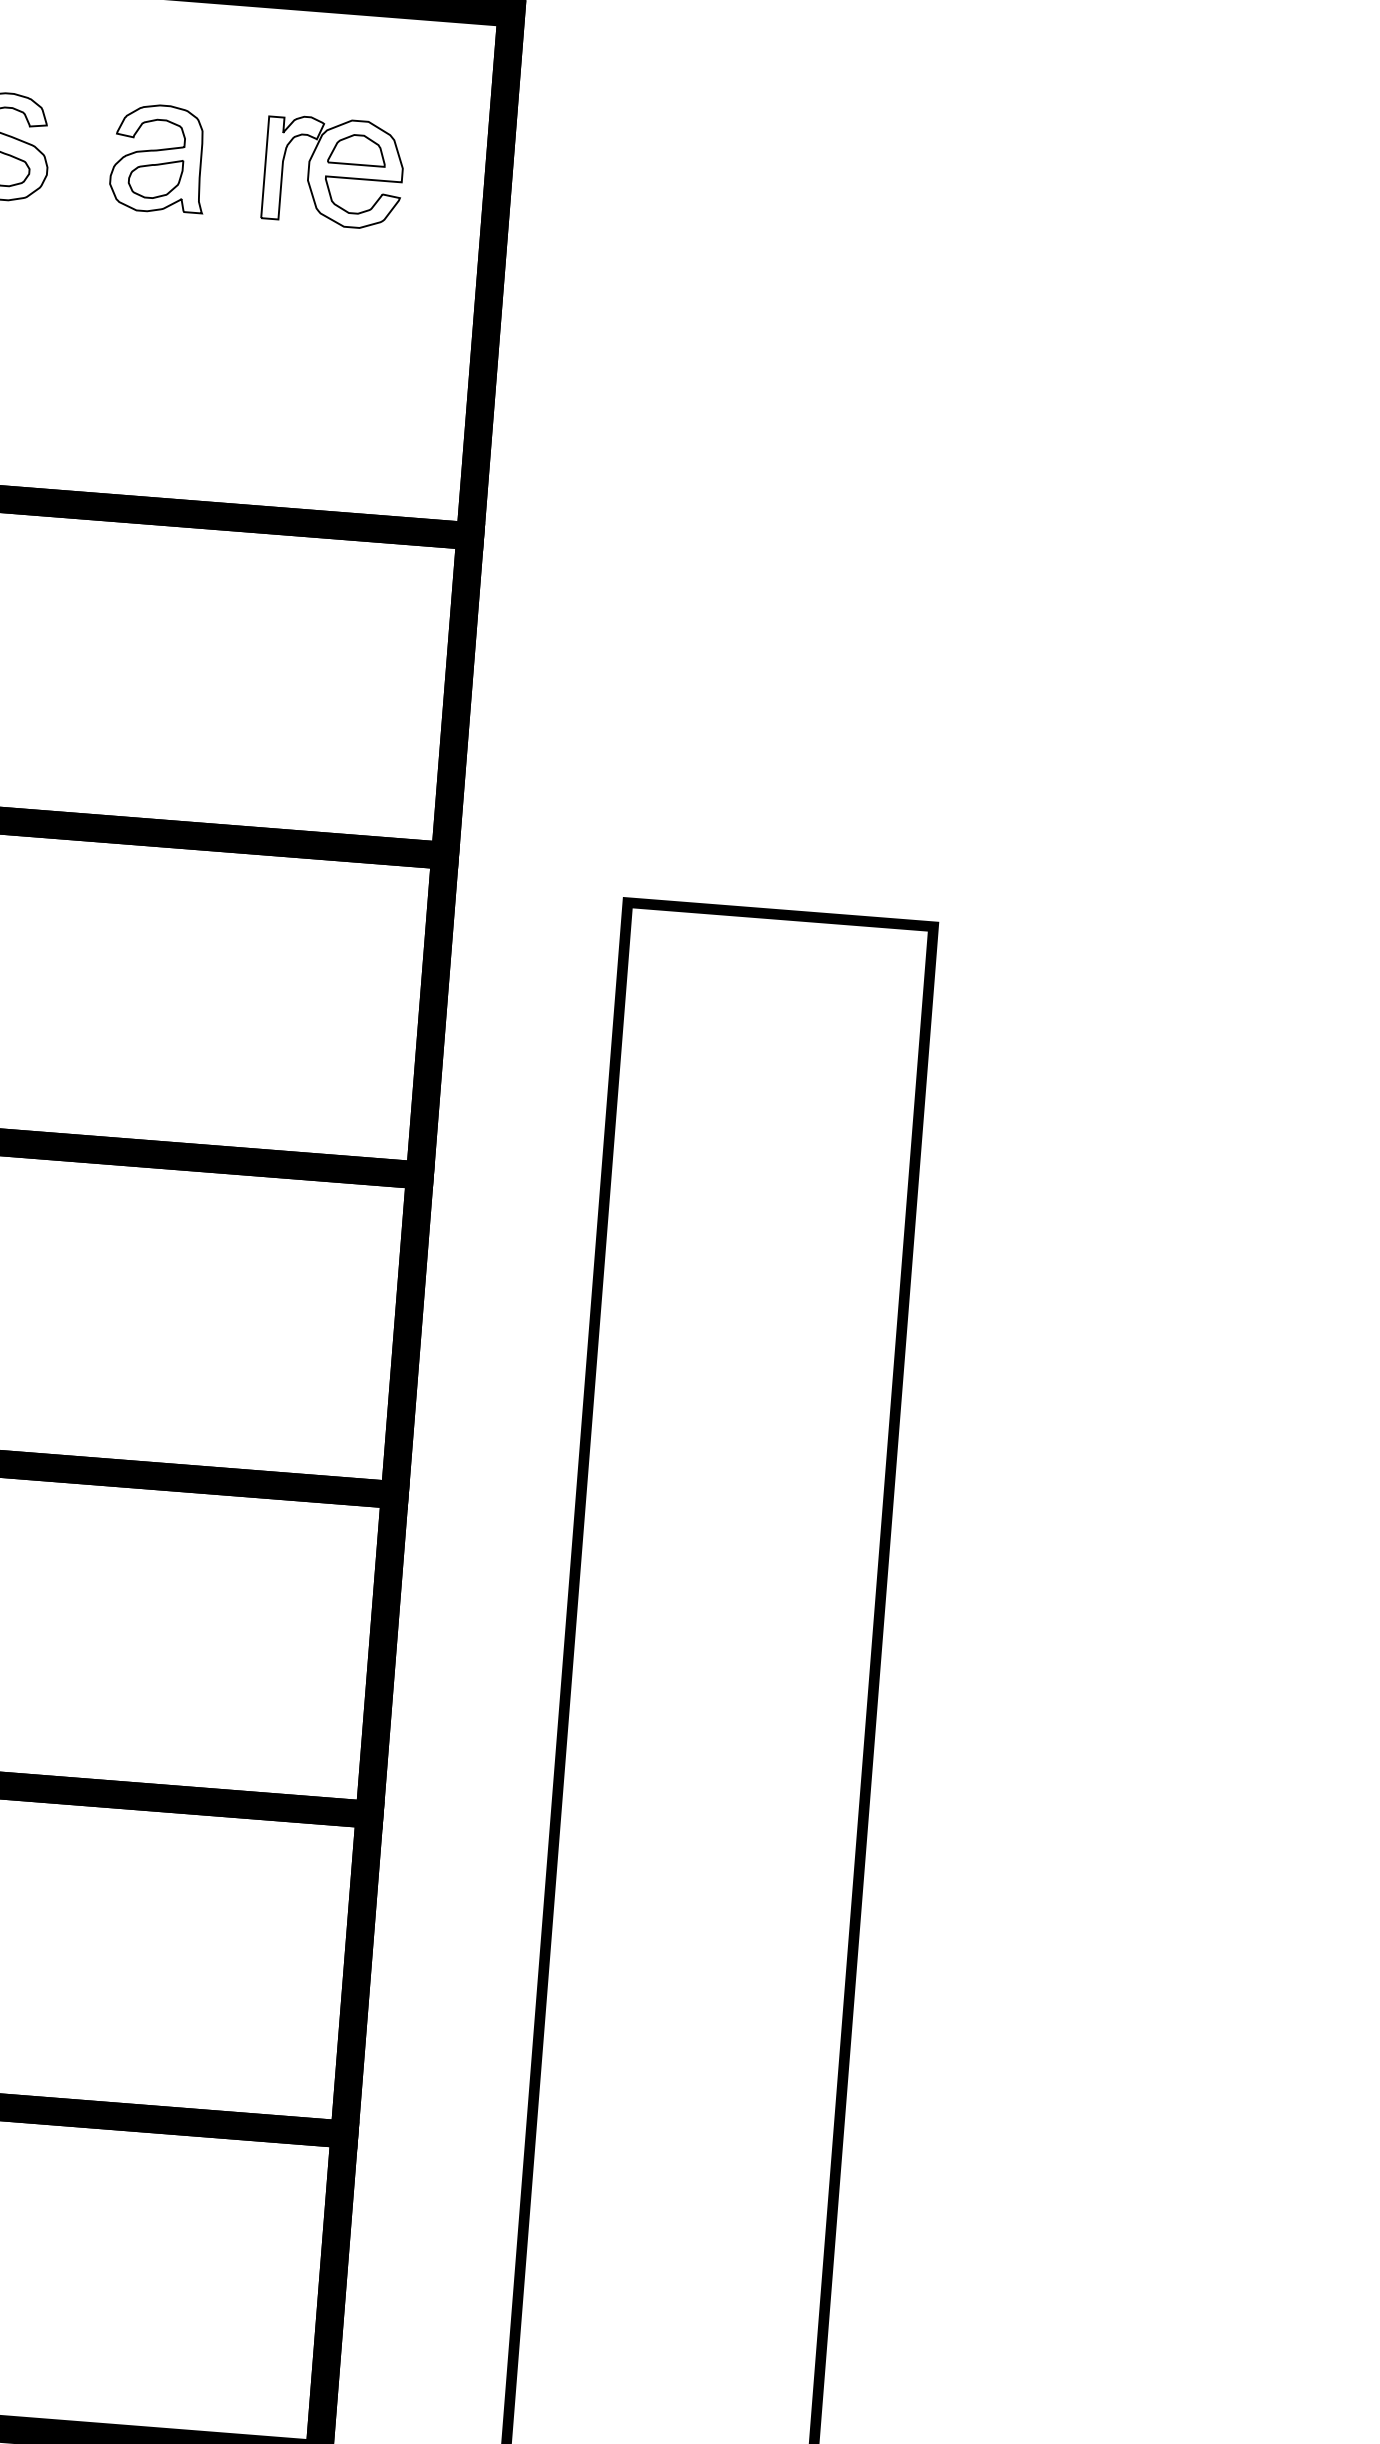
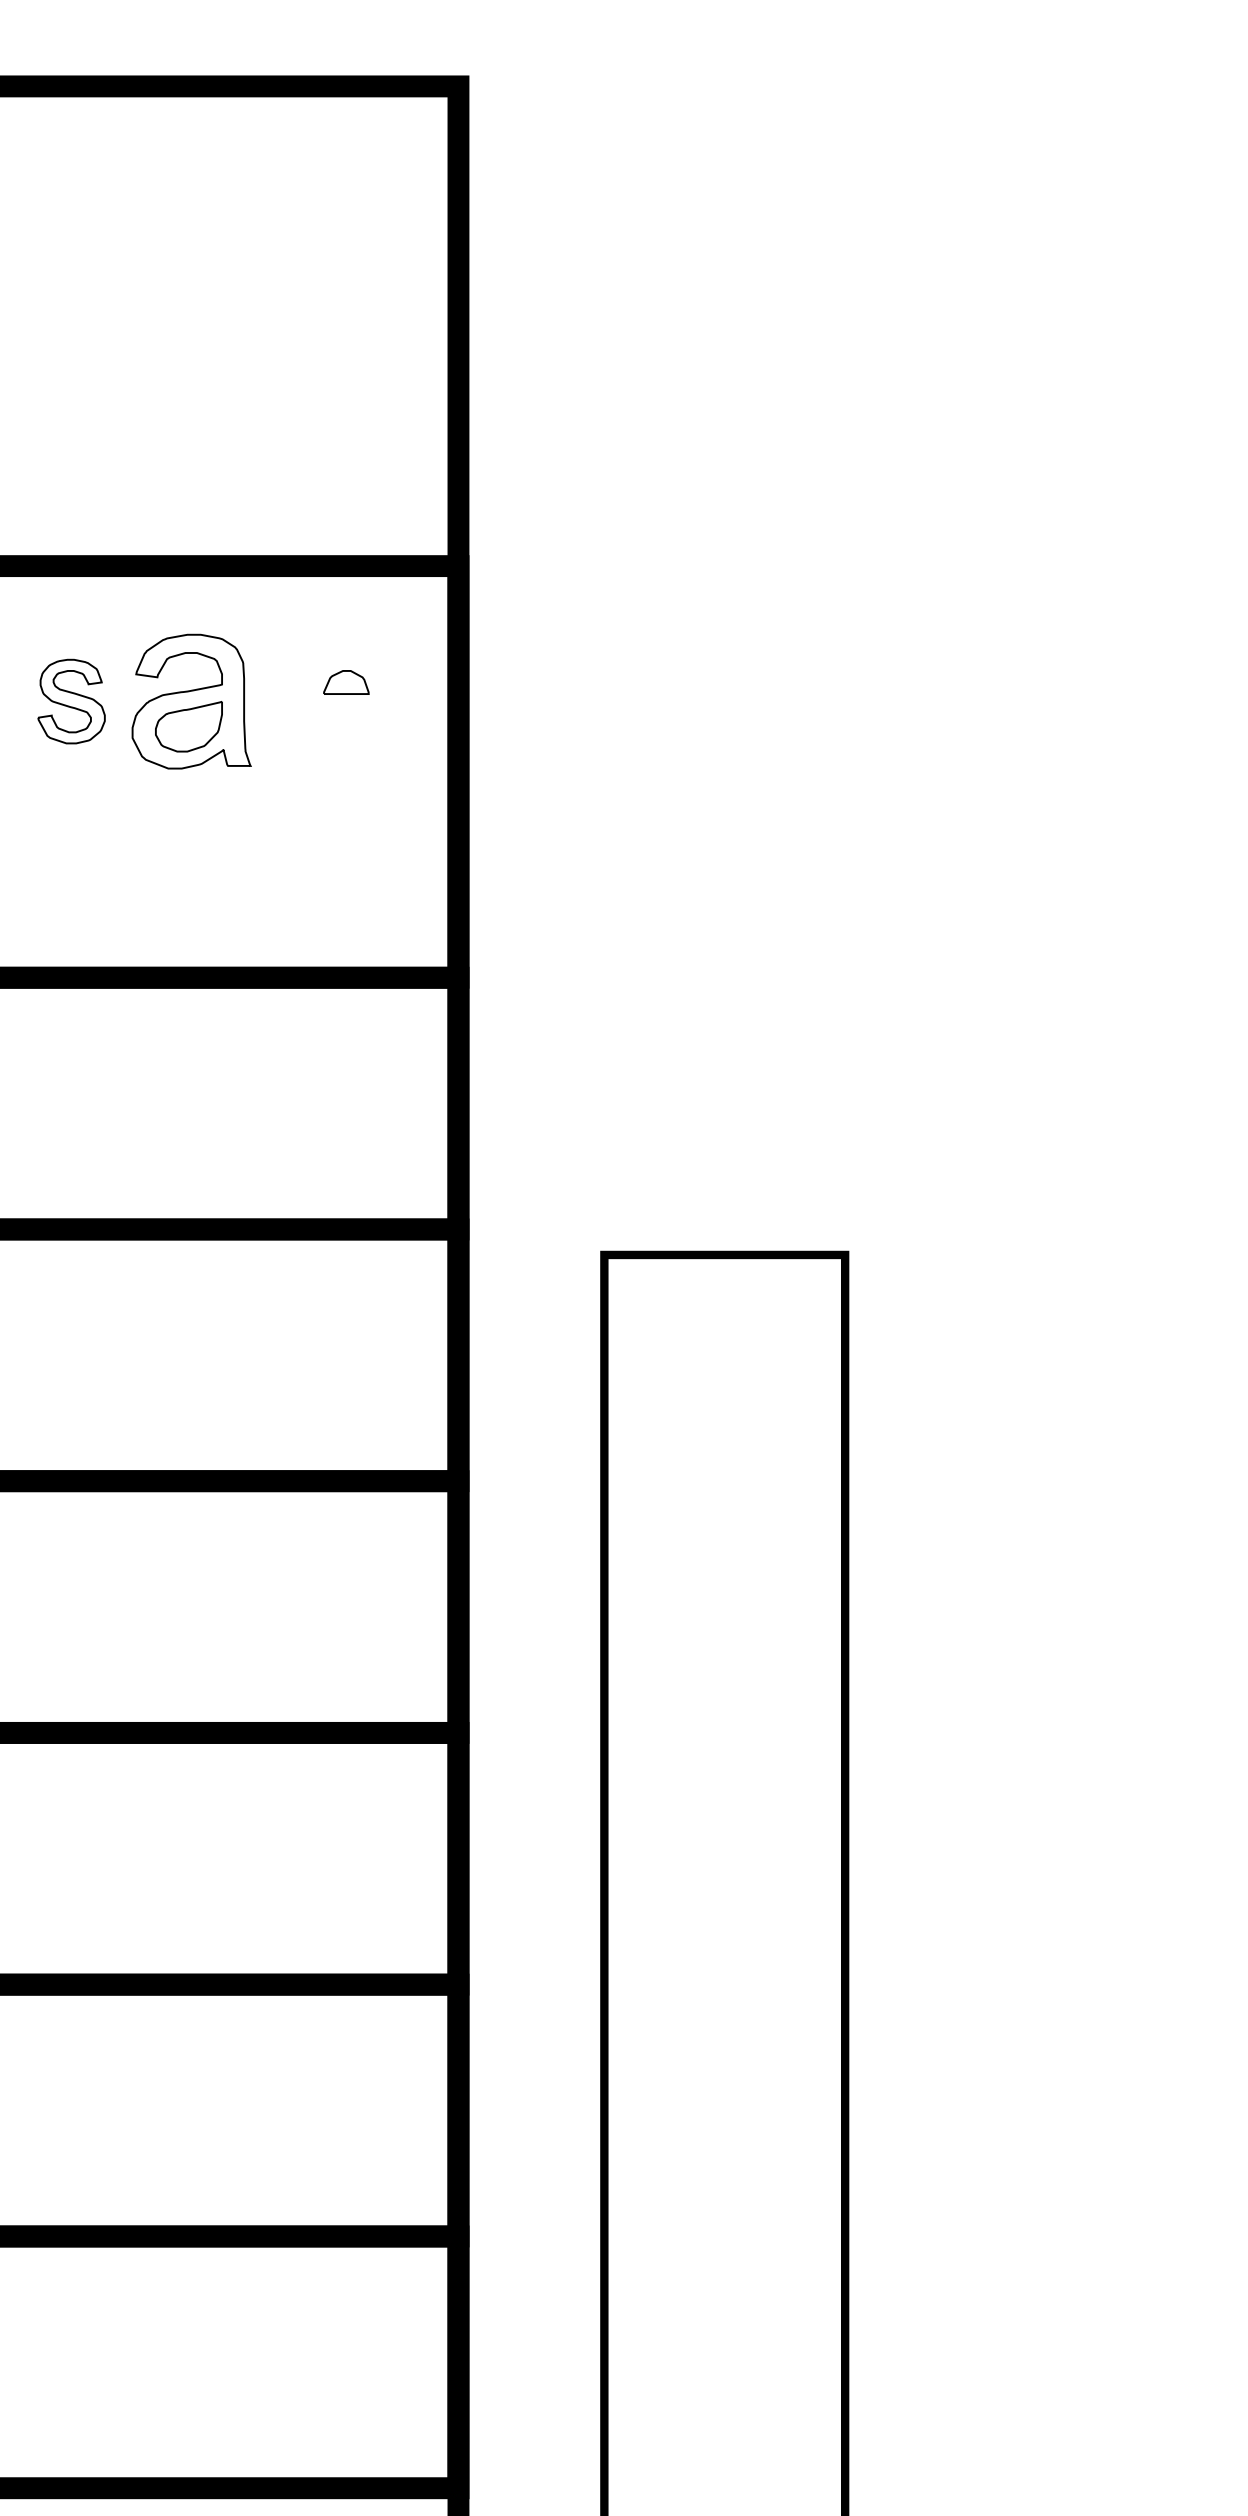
part: (158, 158) -> (191, 701), size x1.6
part: (332, 172) -> (328, 701), removed

